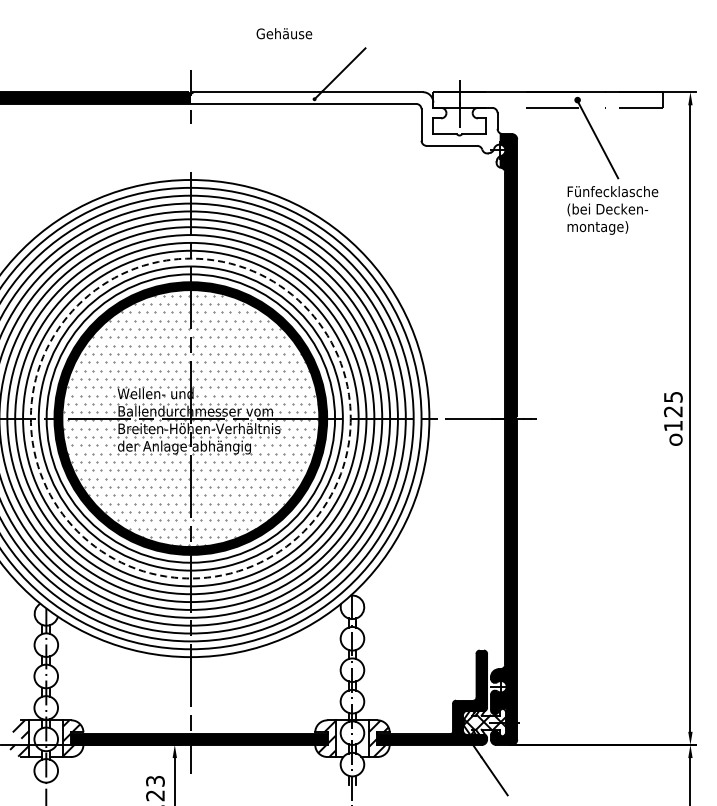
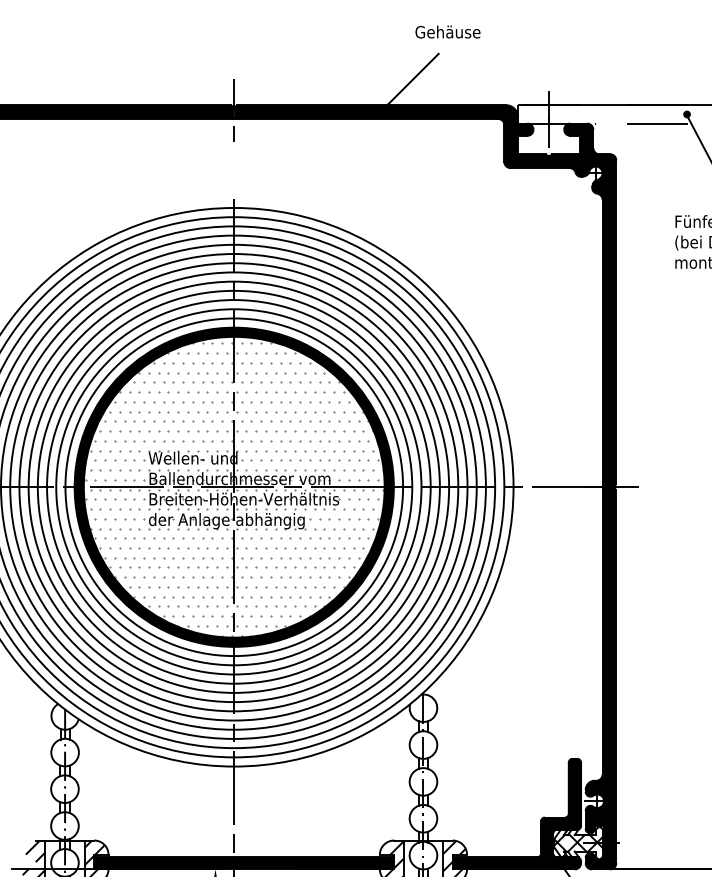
text: (284, 33) -> (448, 31), moved
fill: (353, 255) -> (424, 296), added
circle: (190, 418) -> (233, 487), dashed -> solid

